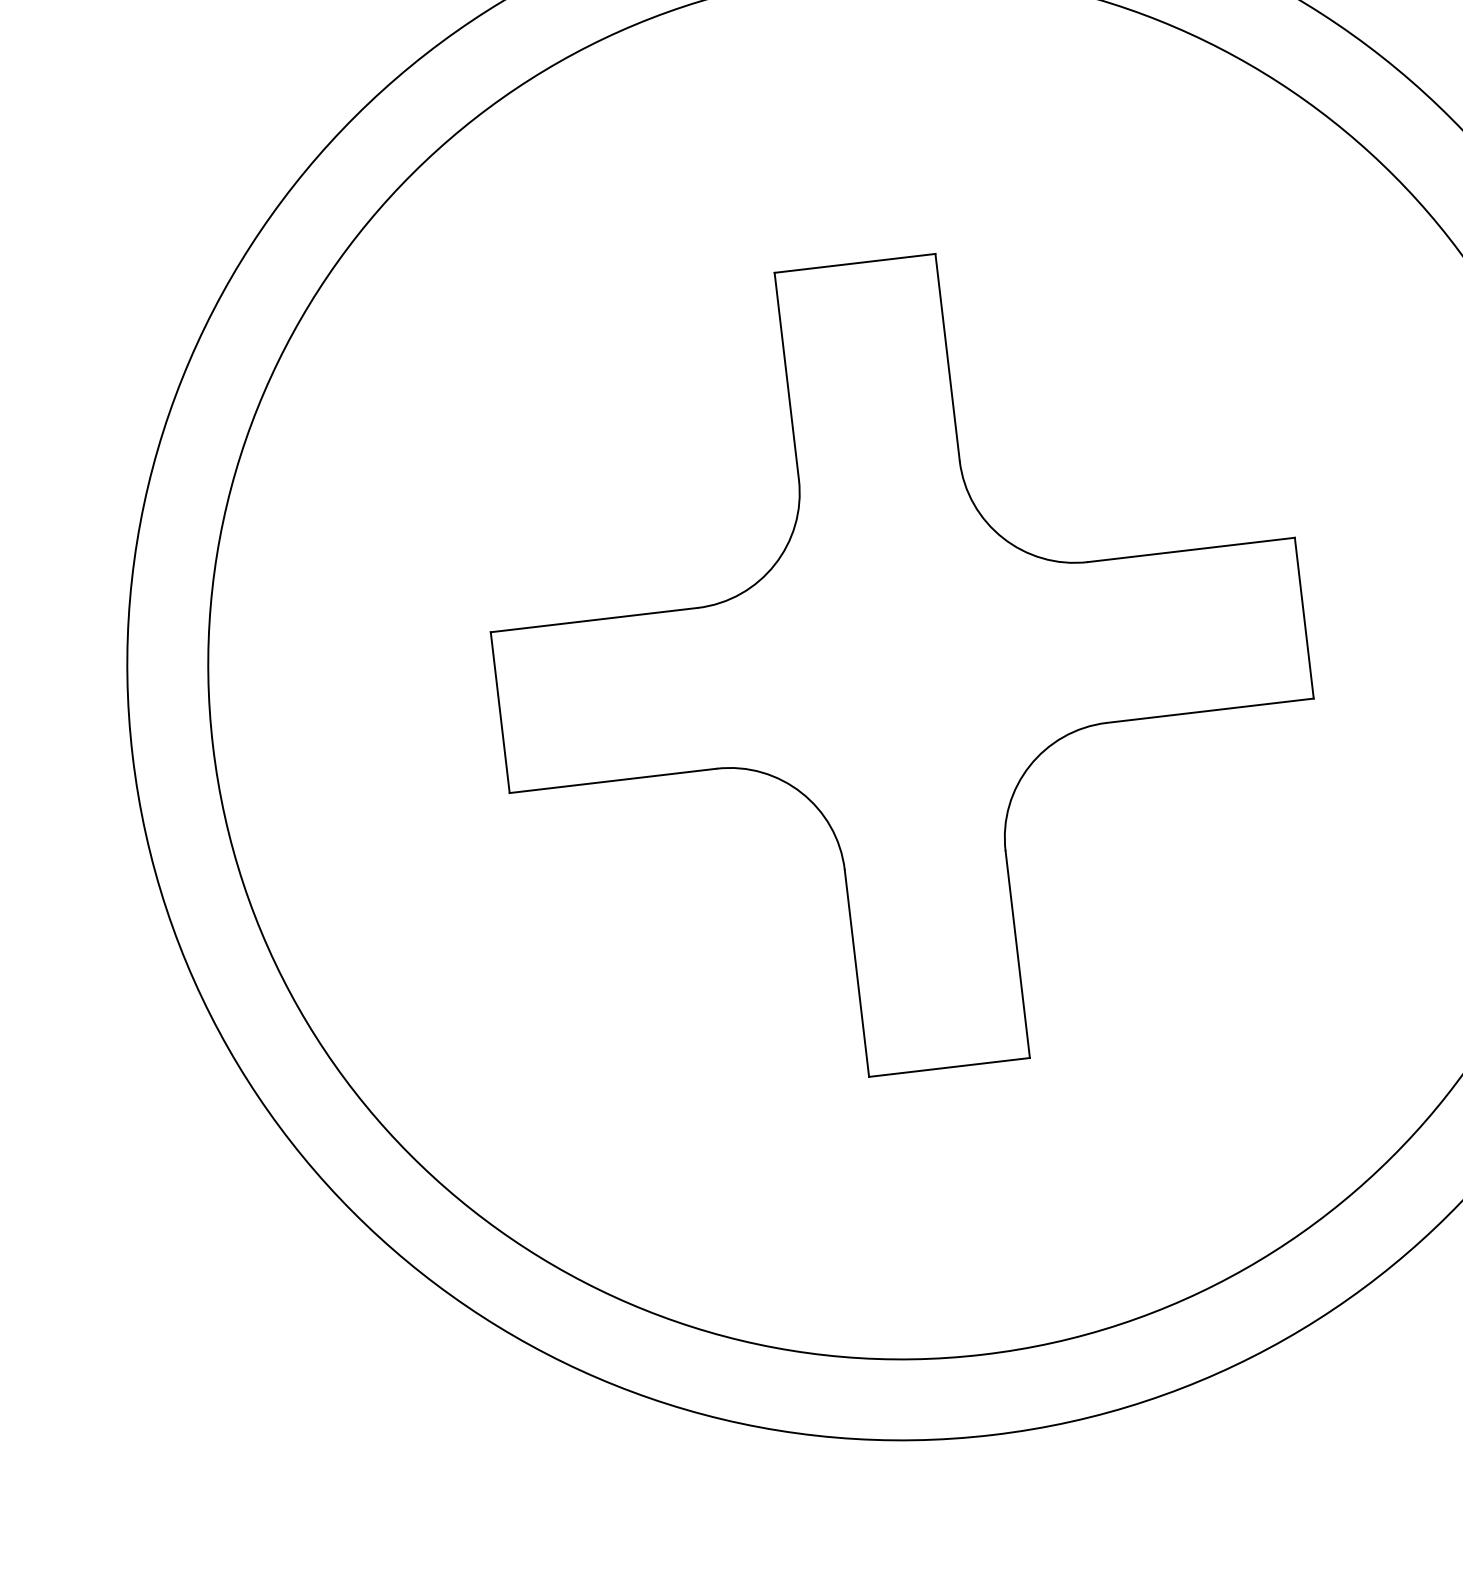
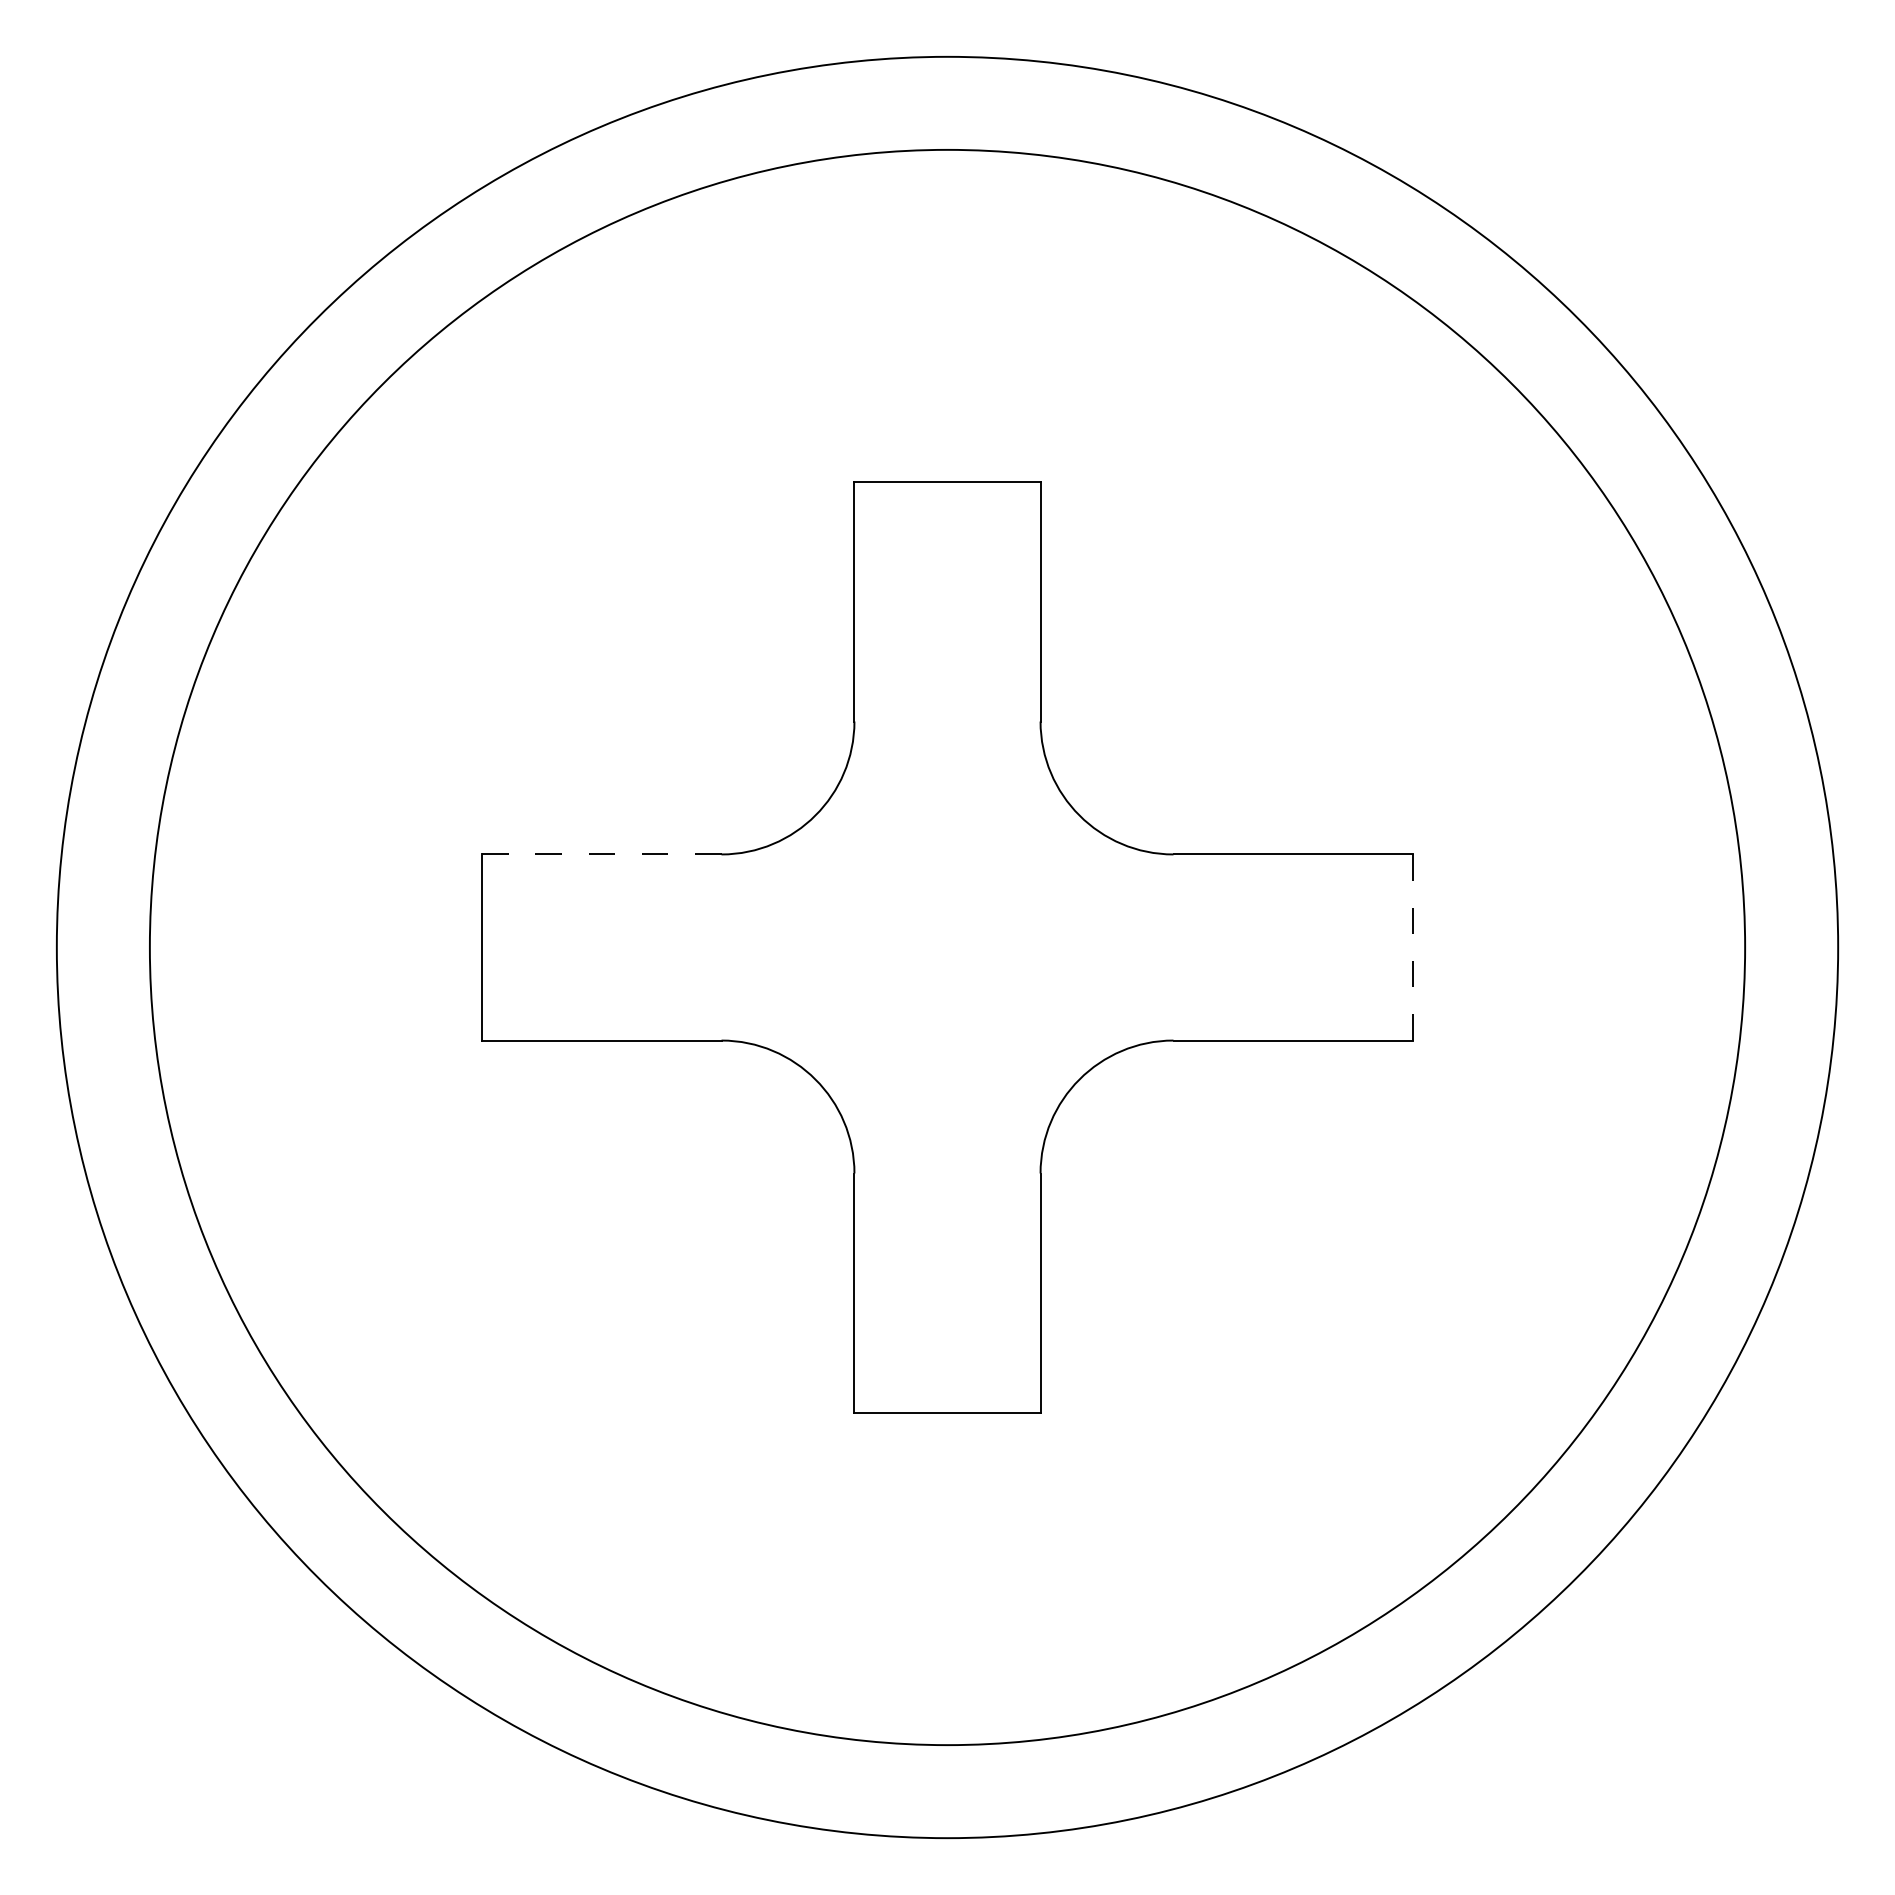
line: (1304, 618) -> (1412, 947), solid -> dashed
line: (593, 620) -> (601, 854), solid -> dashed

